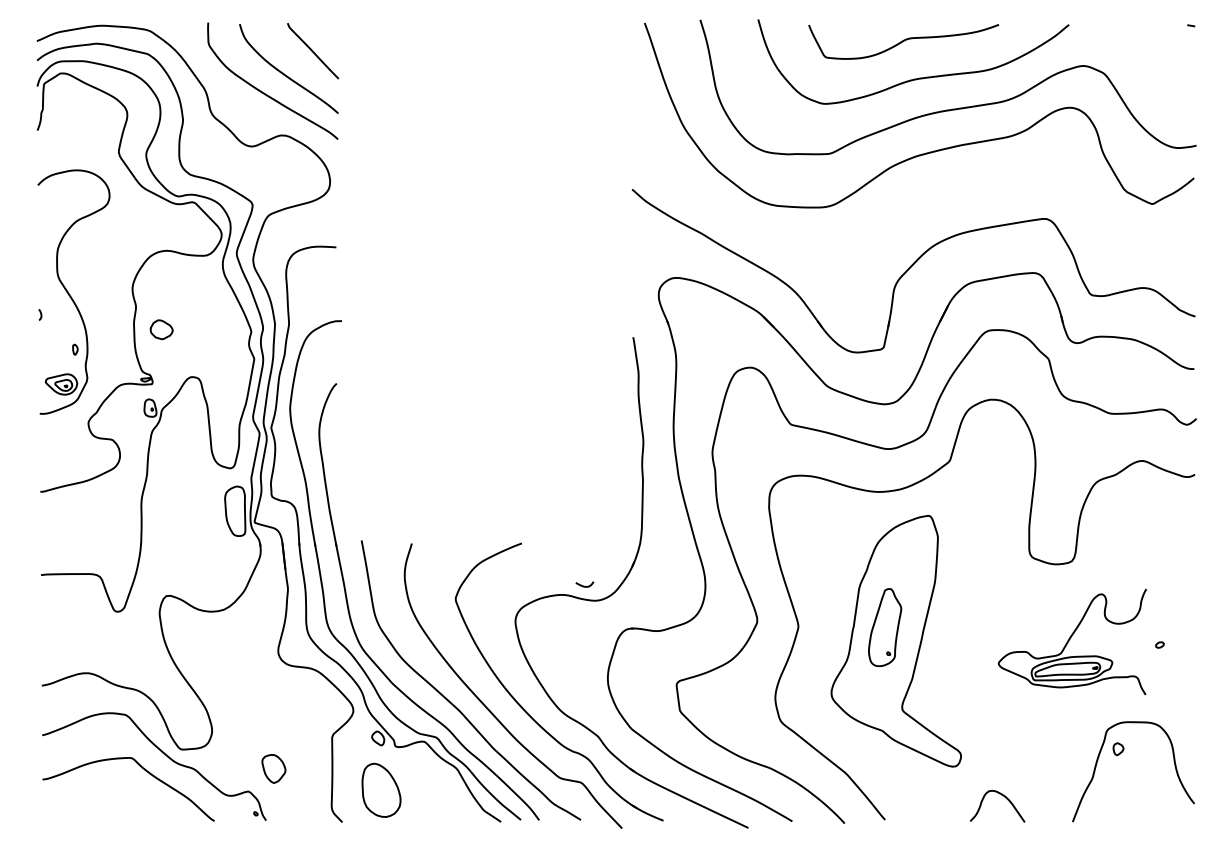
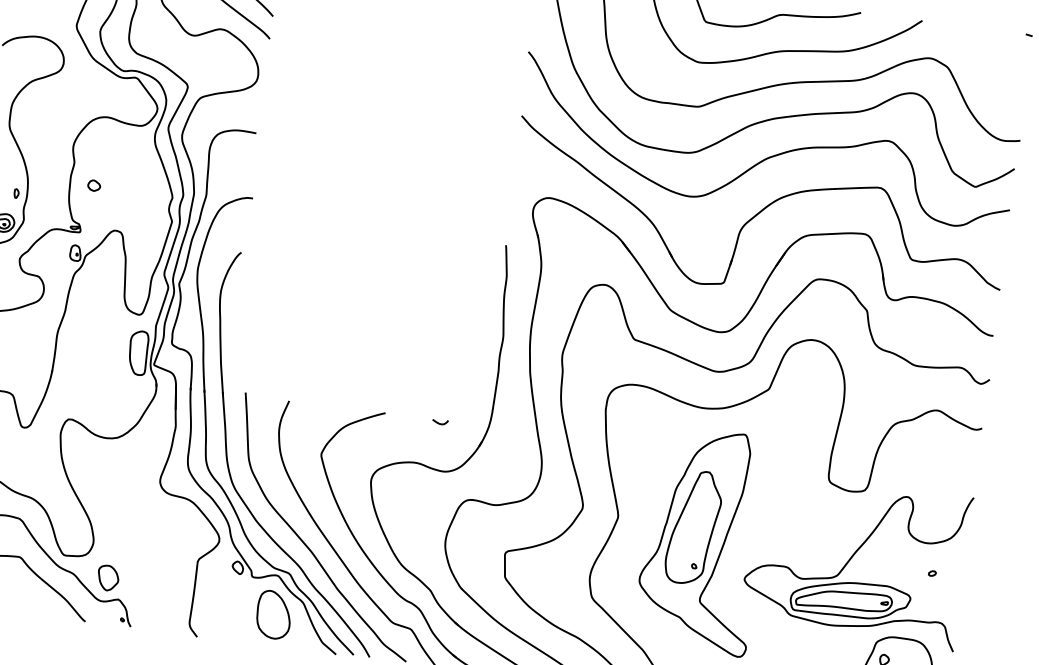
curve: (918, 198) -> (771, 155), added
part: (161, 329) -> (94, 185), size x0.62
curve: (584, 585) -> (439, 422), moved
part: (884, 627) -> (693, 527), size x1.67
part: (1072, 641) -> (856, 560), size x1.67
part: (273, 768) -> (107, 577), moved
part: (381, 789) -> (274, 614), moved

